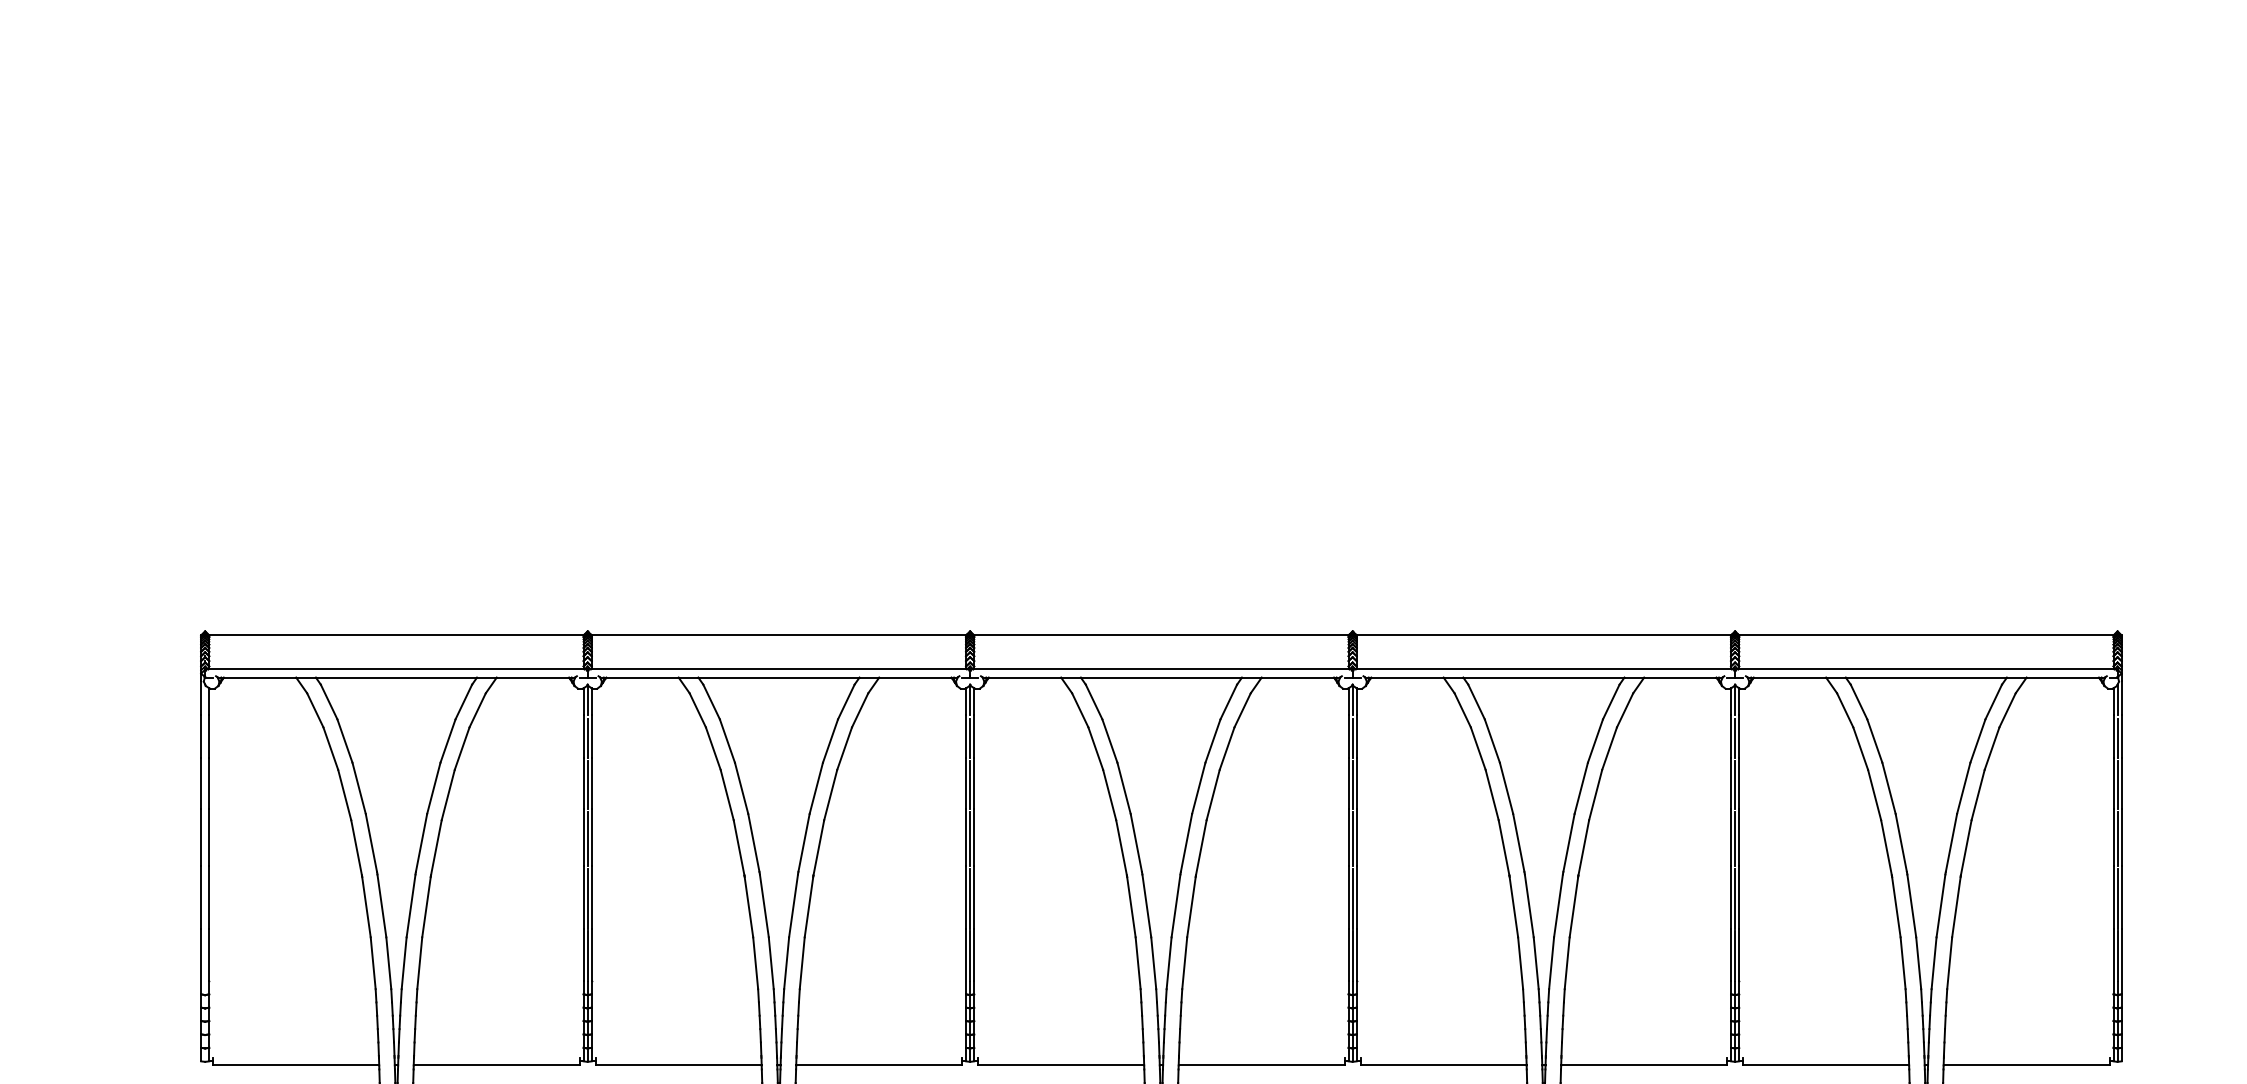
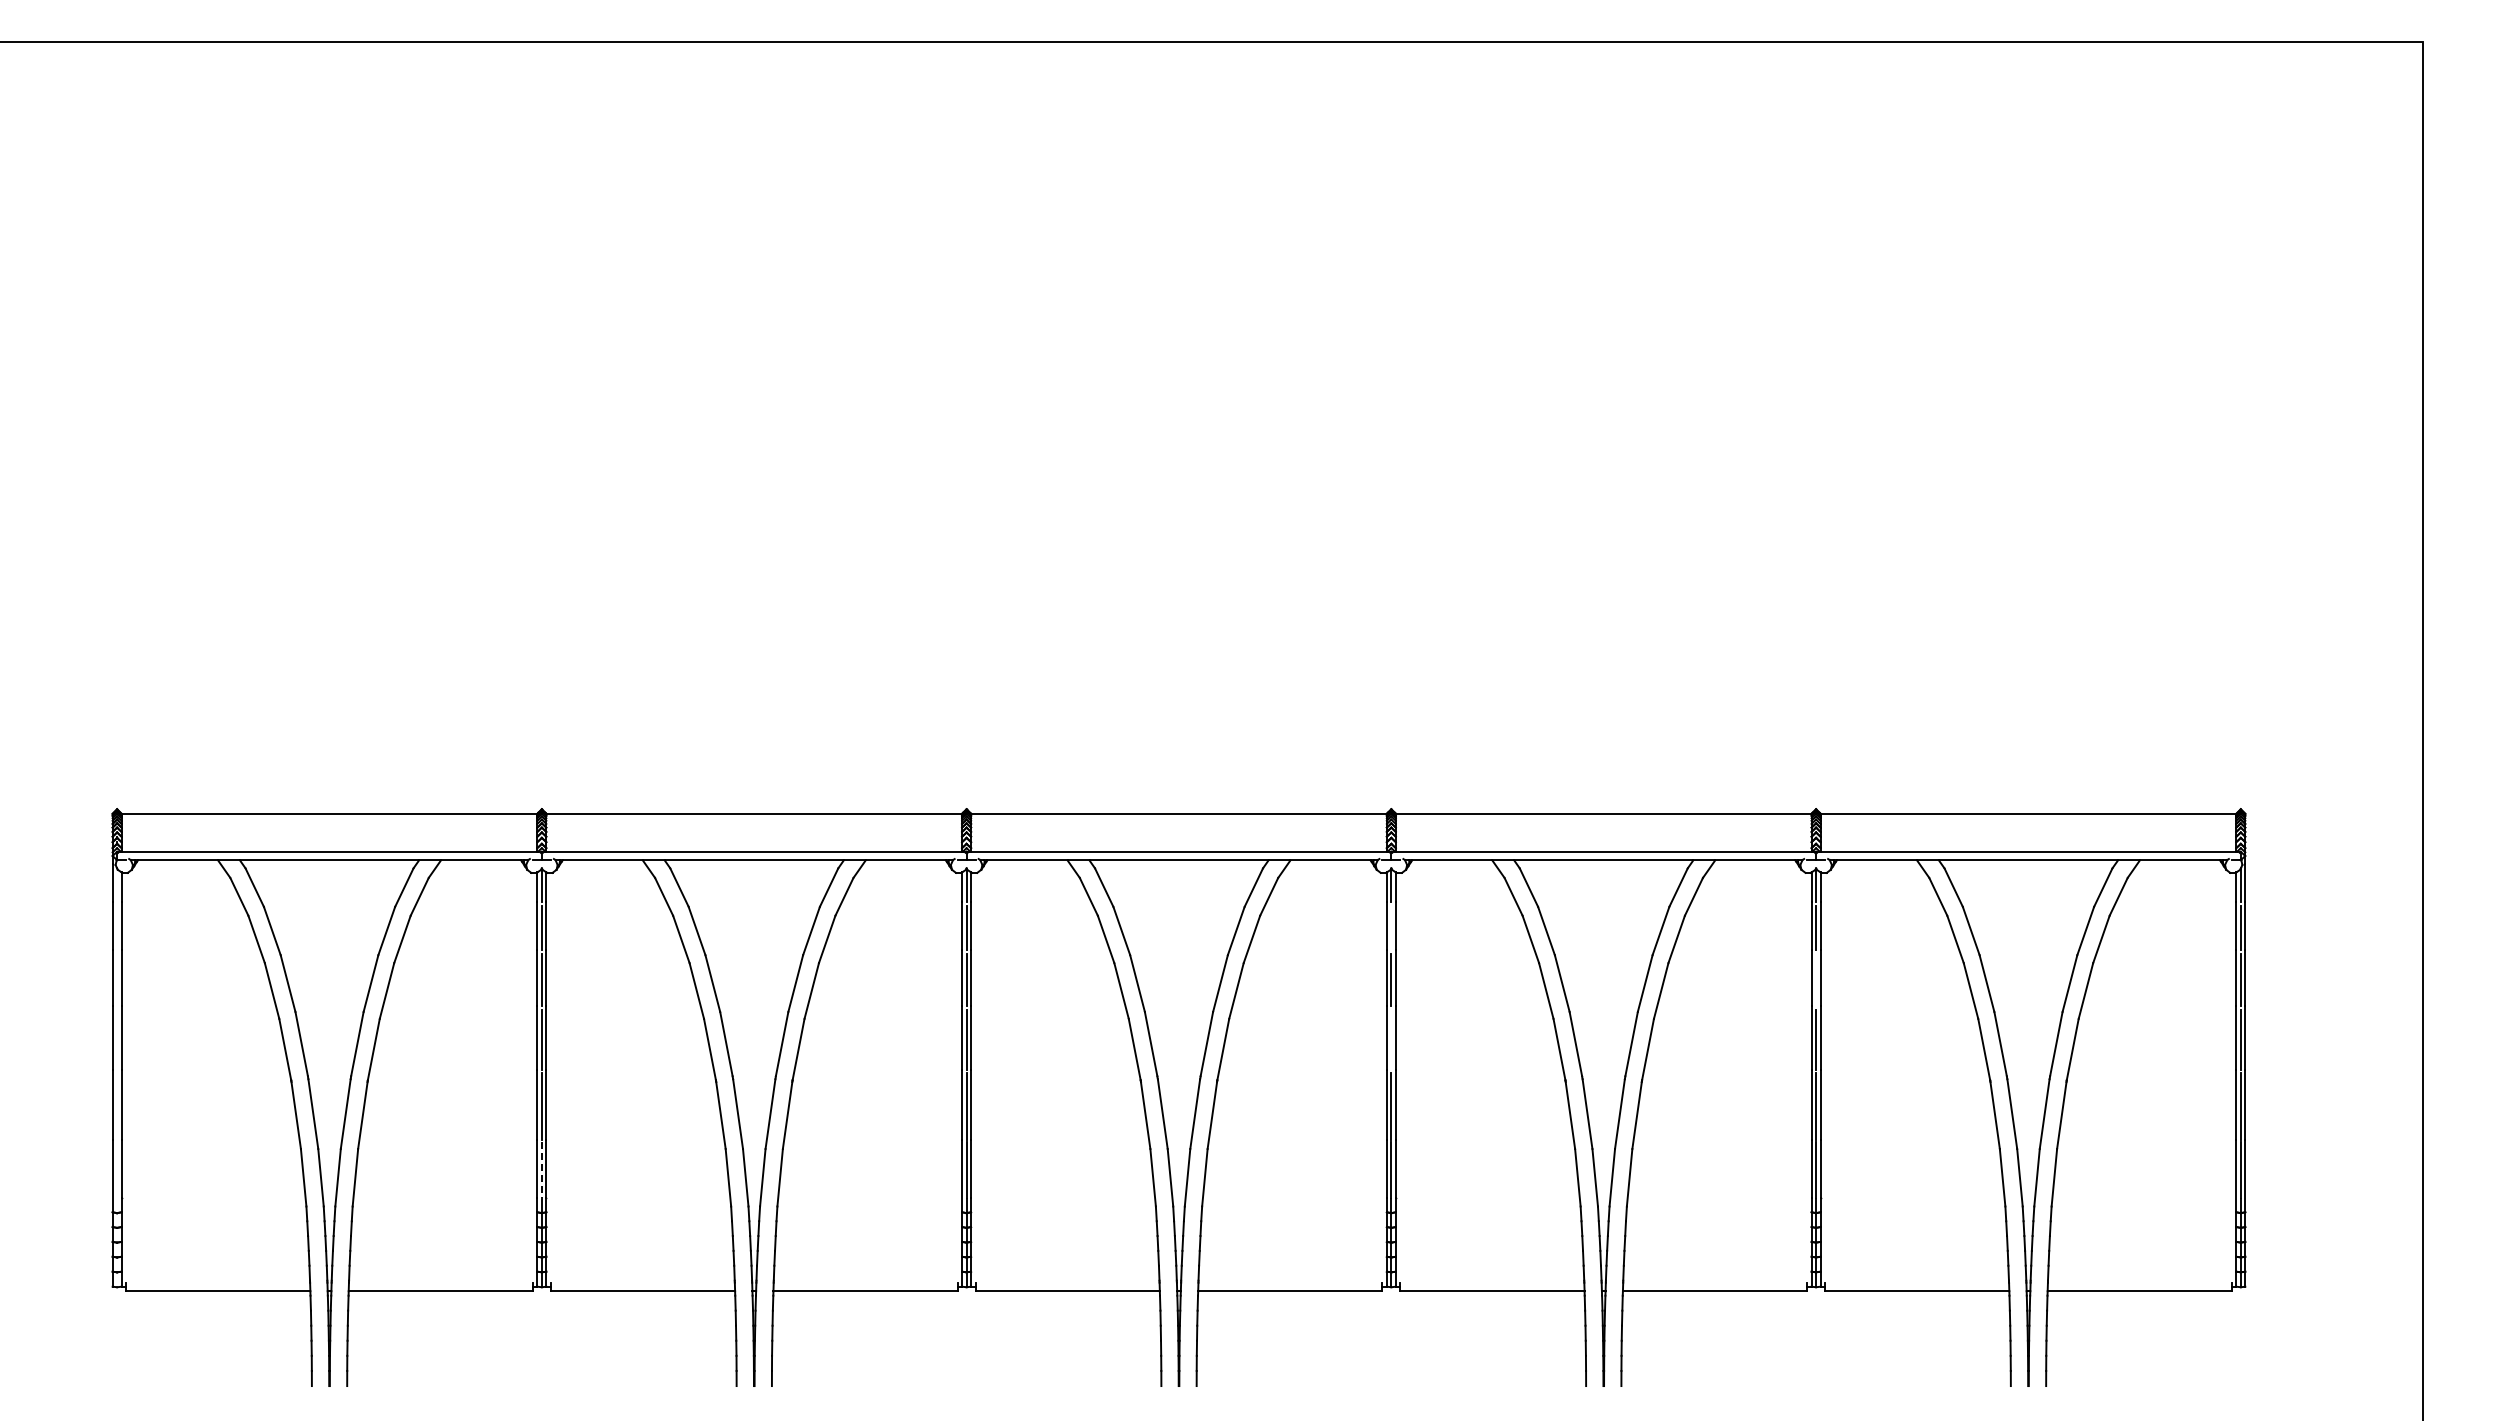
line: (1352, 738) -> (1391, 928), removed
line: (1735, 784) -> (1816, 979), removed
line: (1352, 838) -> (1391, 1039), removed
line: (587, 955) -> (541, 1169), solid -> dashed

